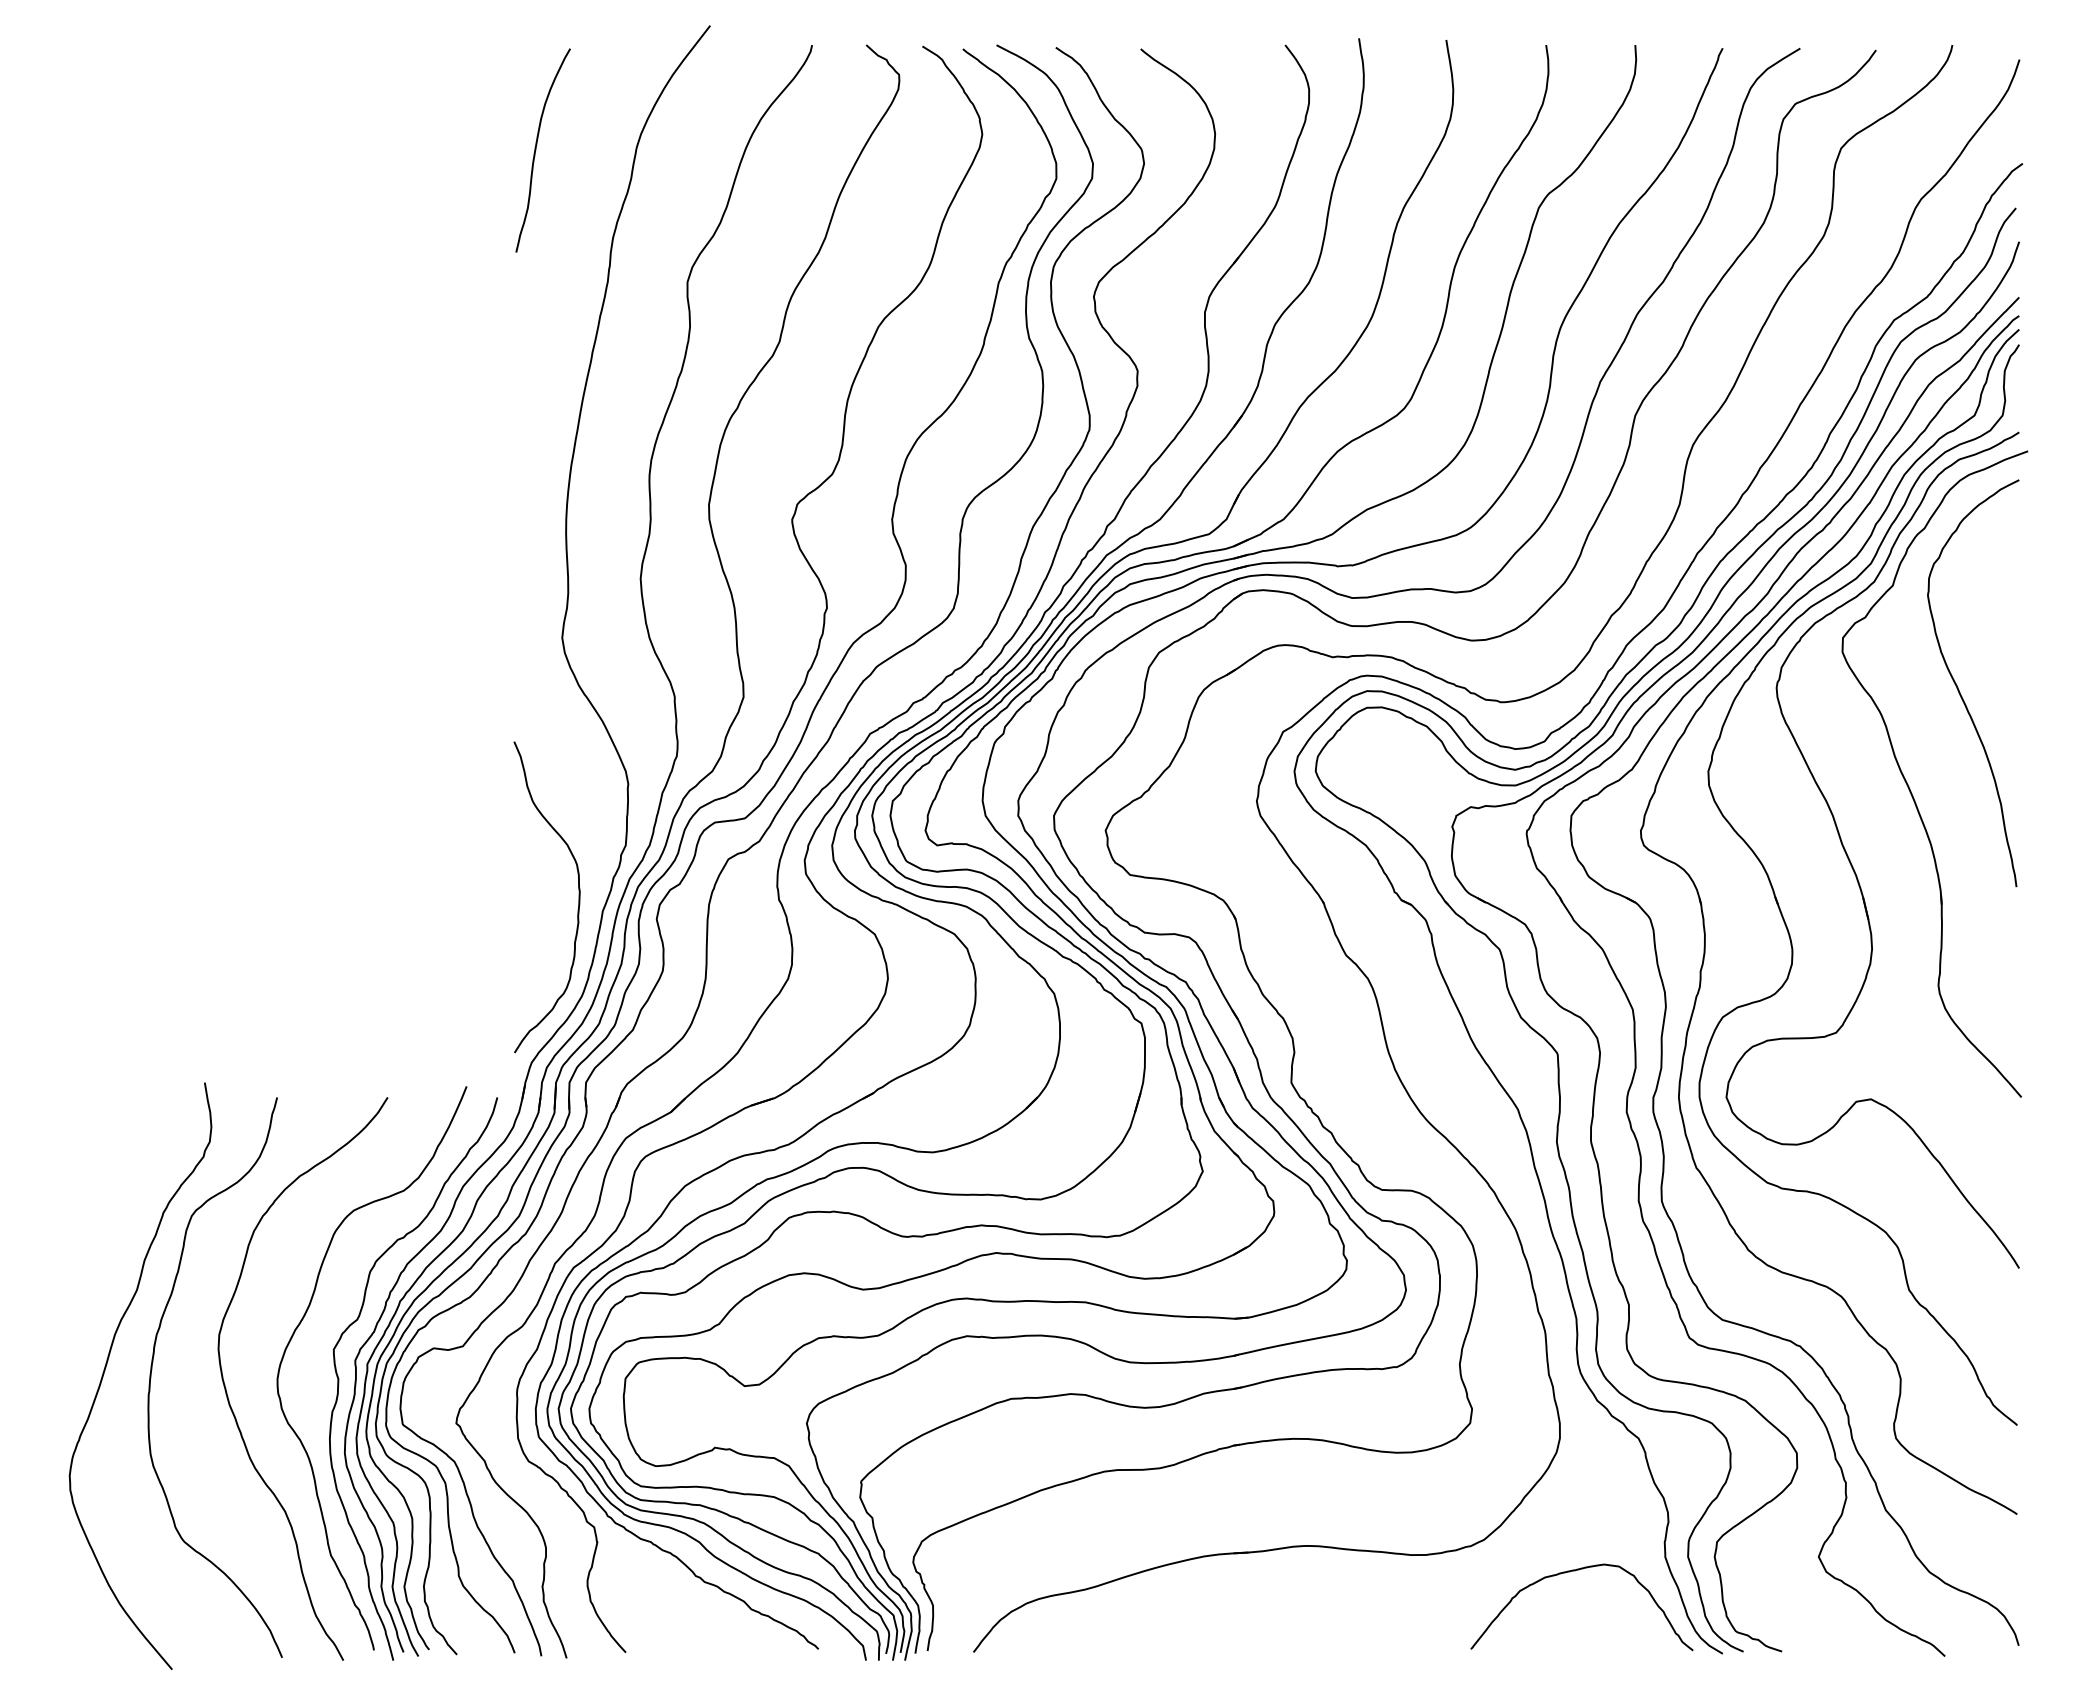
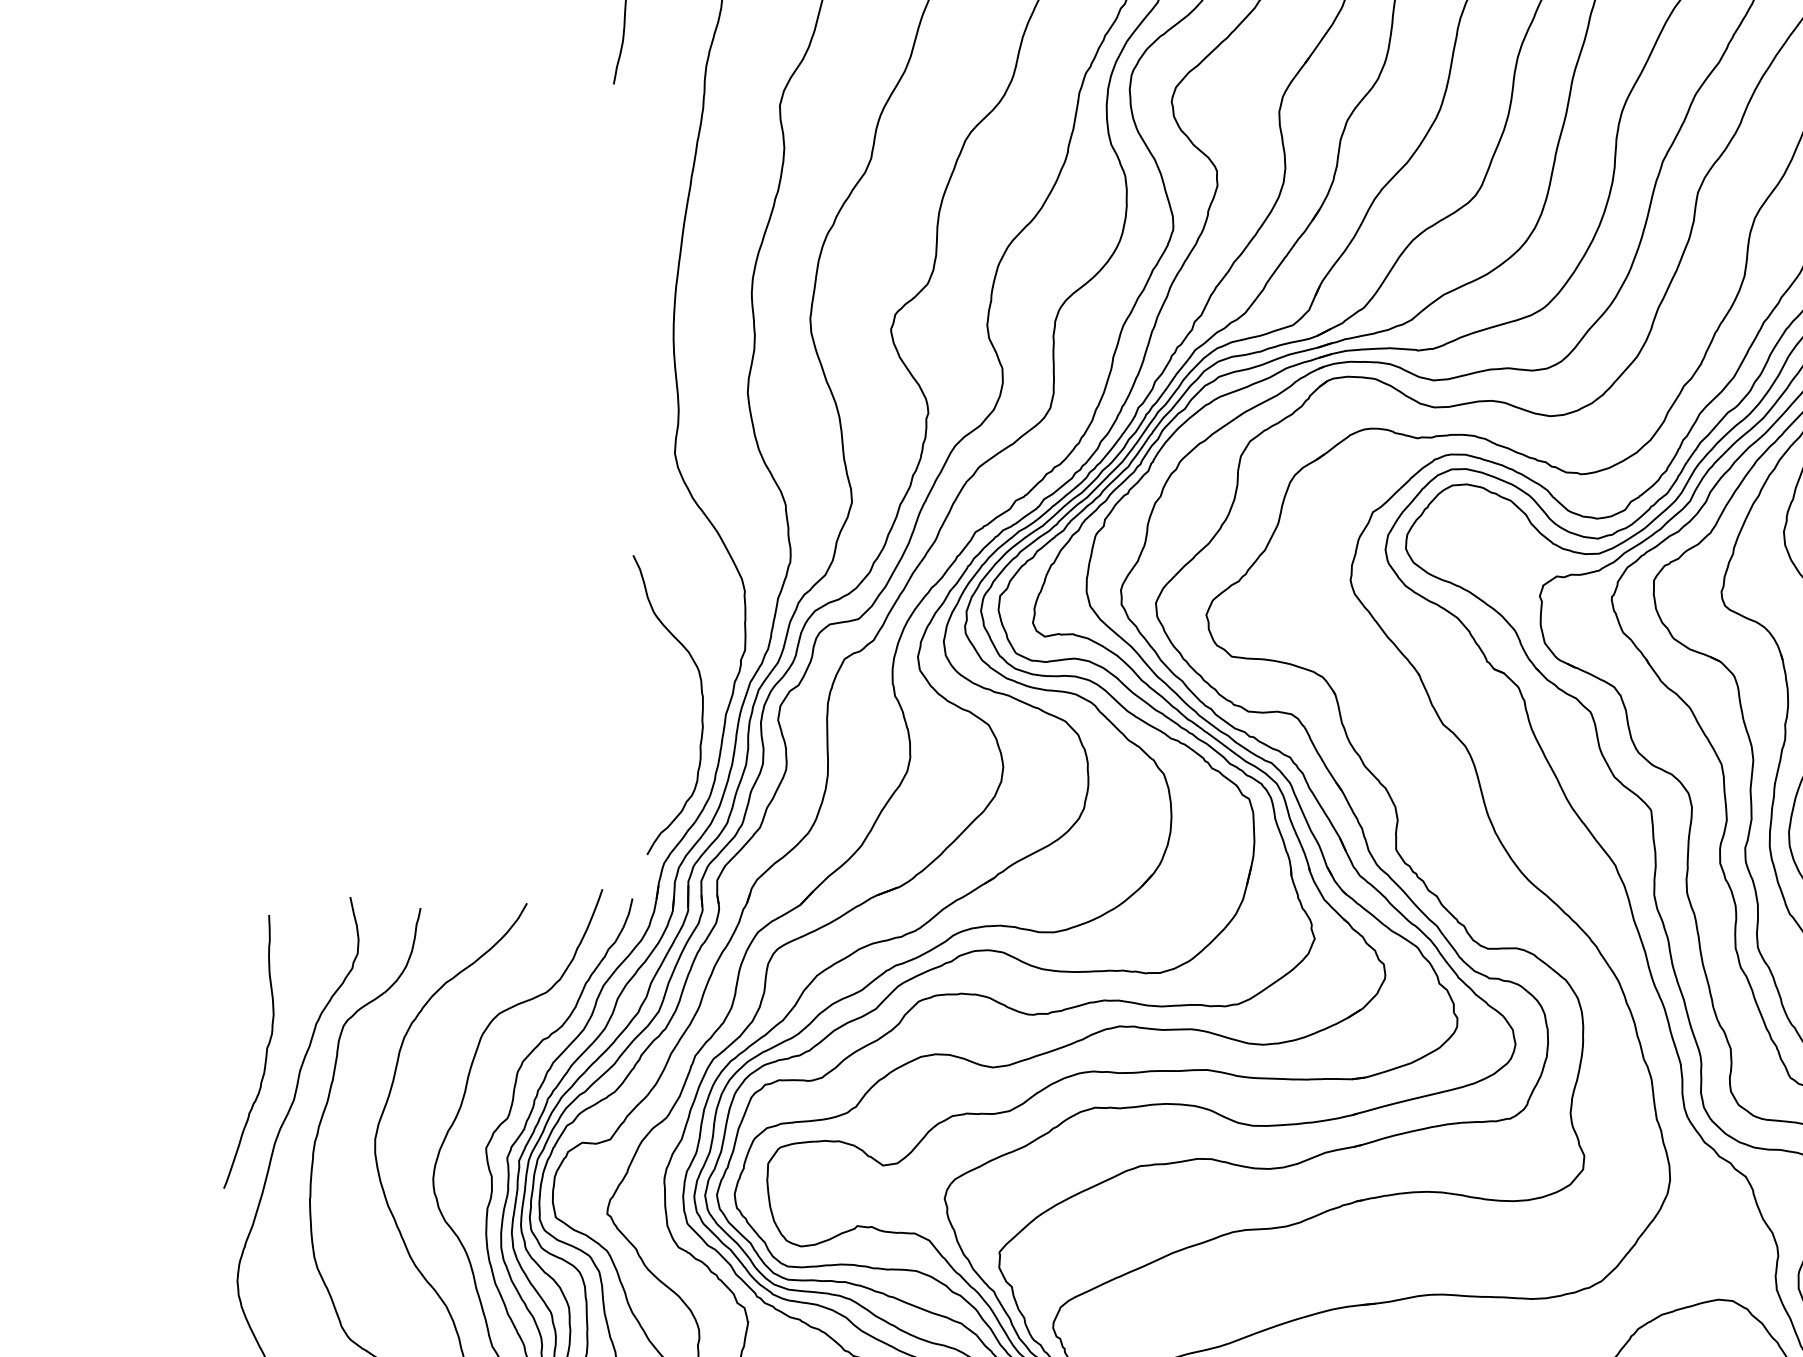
curve: (109, 1241) -> (265, 1054), added

